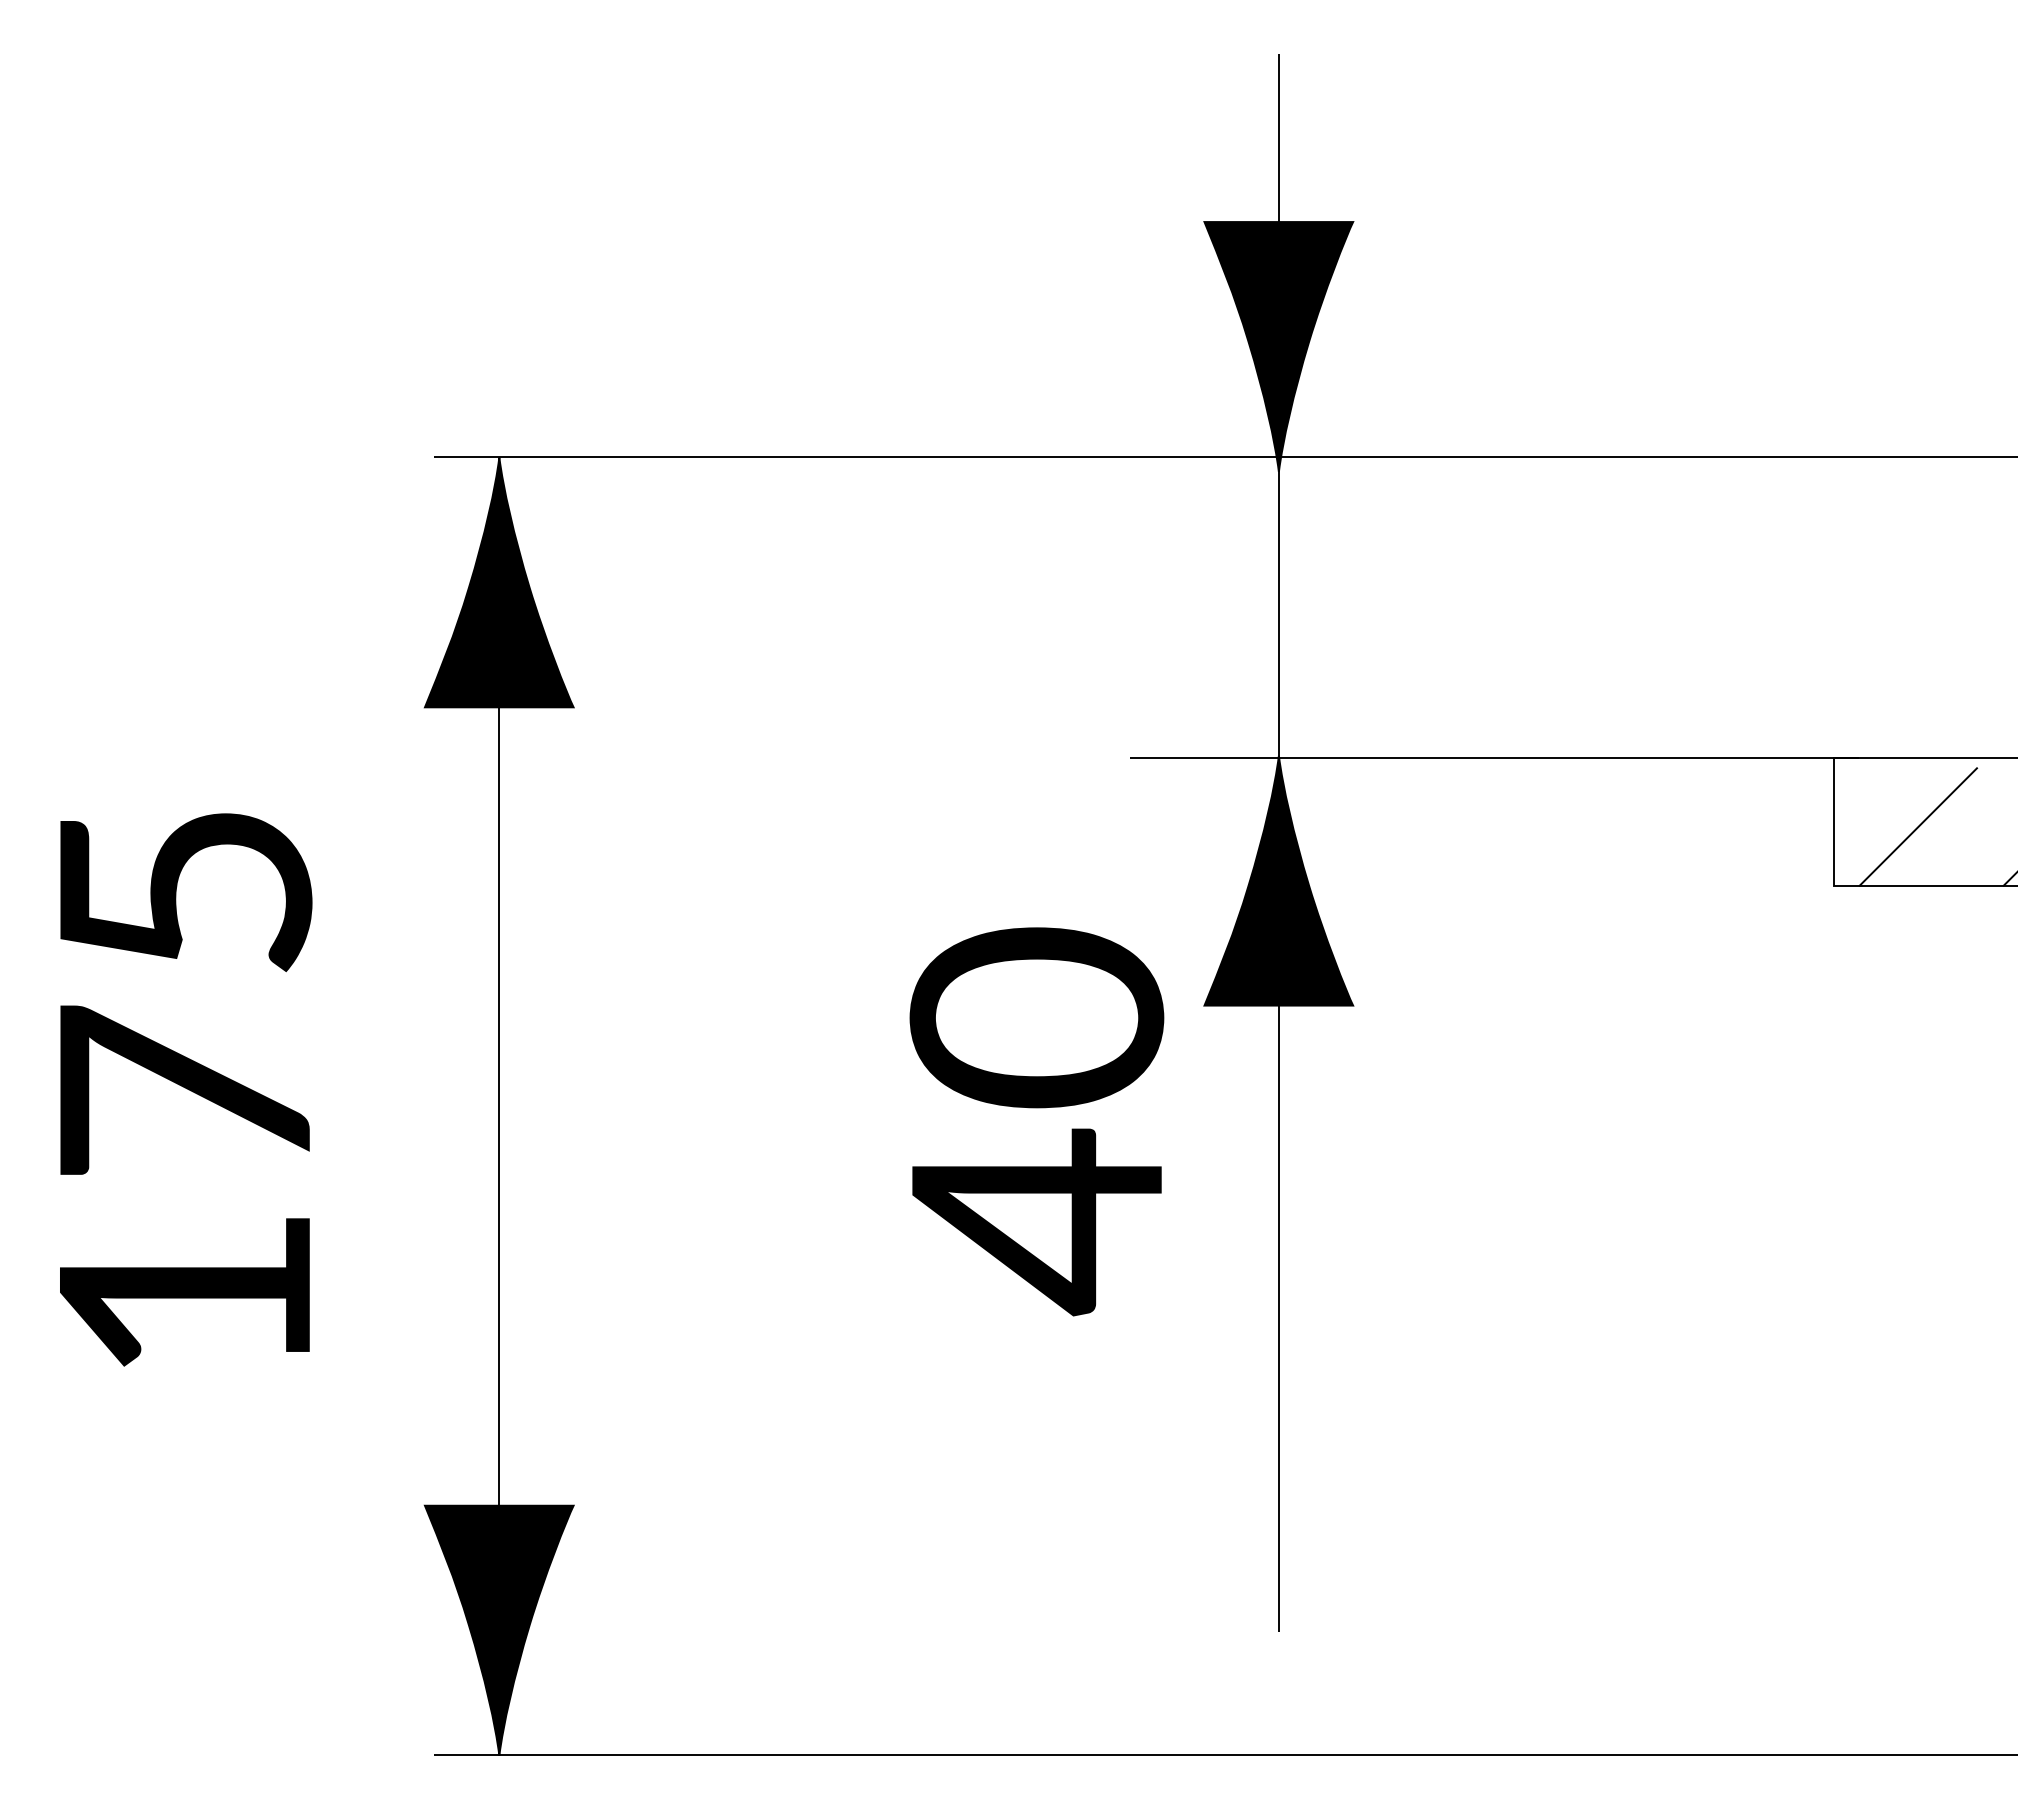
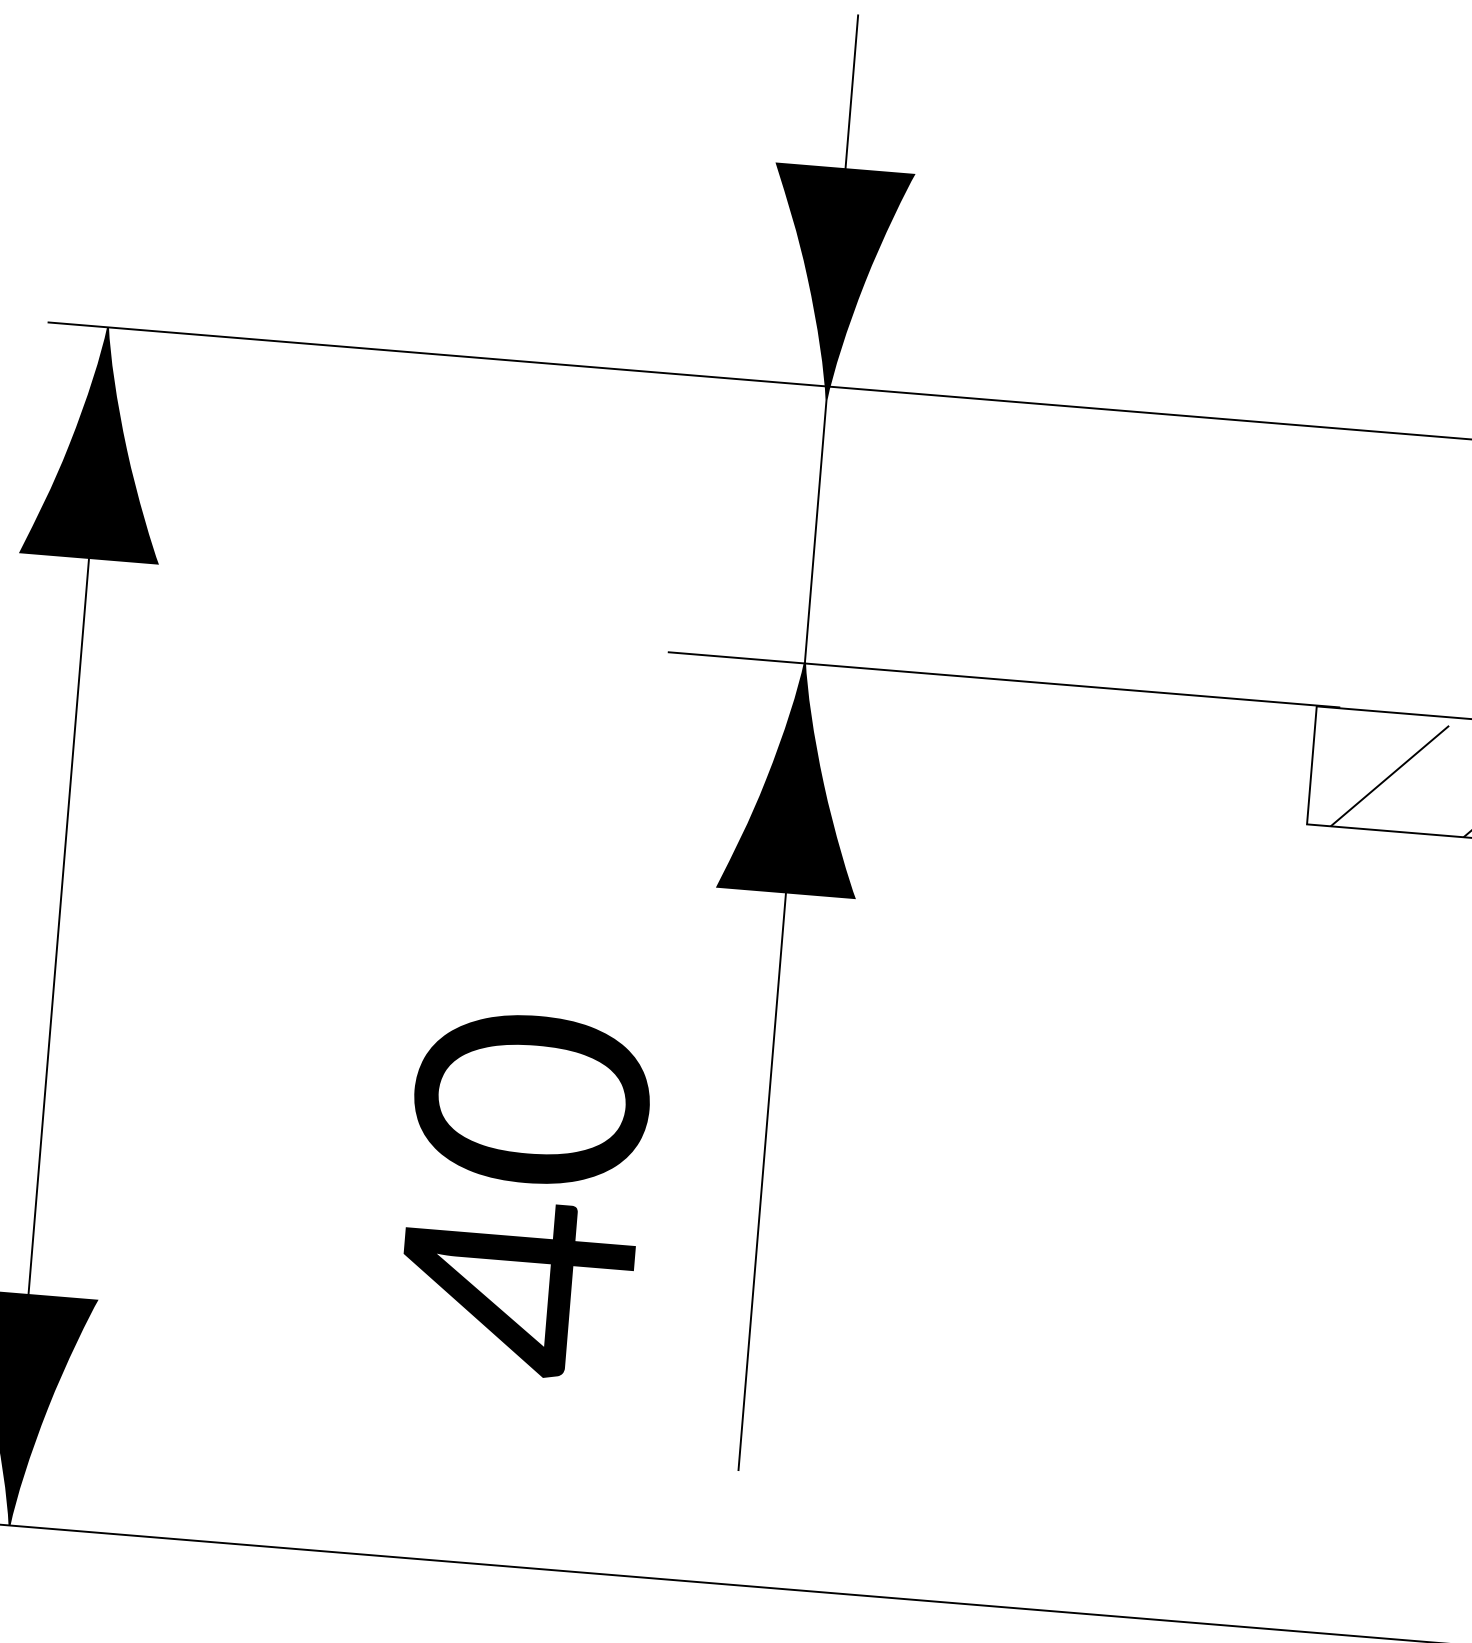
text: (1036, 1121) -> (523, 1195), moved

